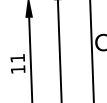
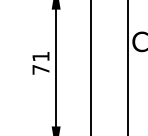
text: (17, 69) -> (40, 69), 11 -> 71

